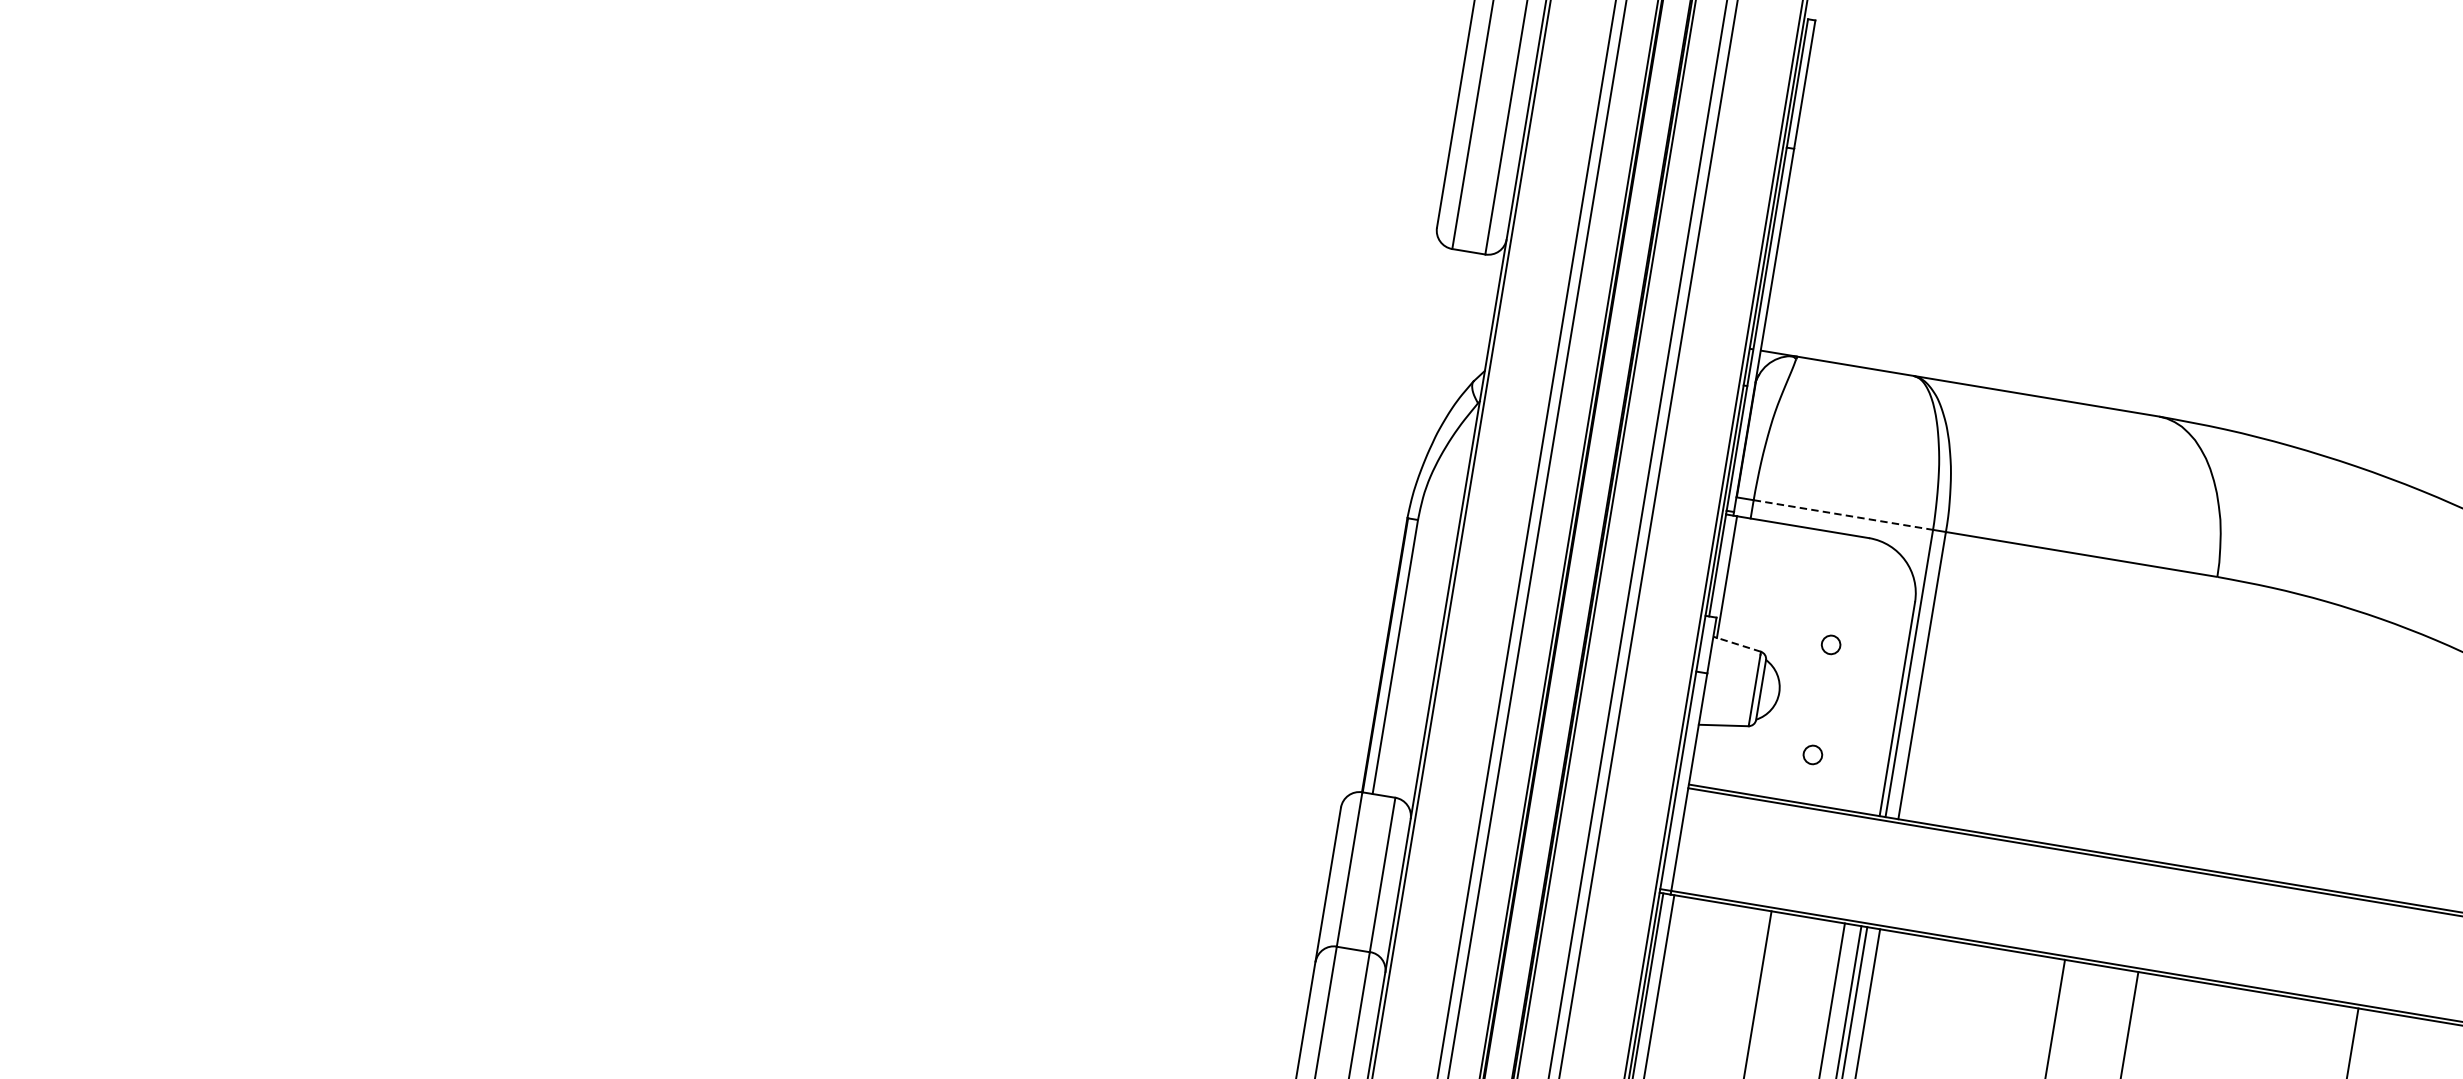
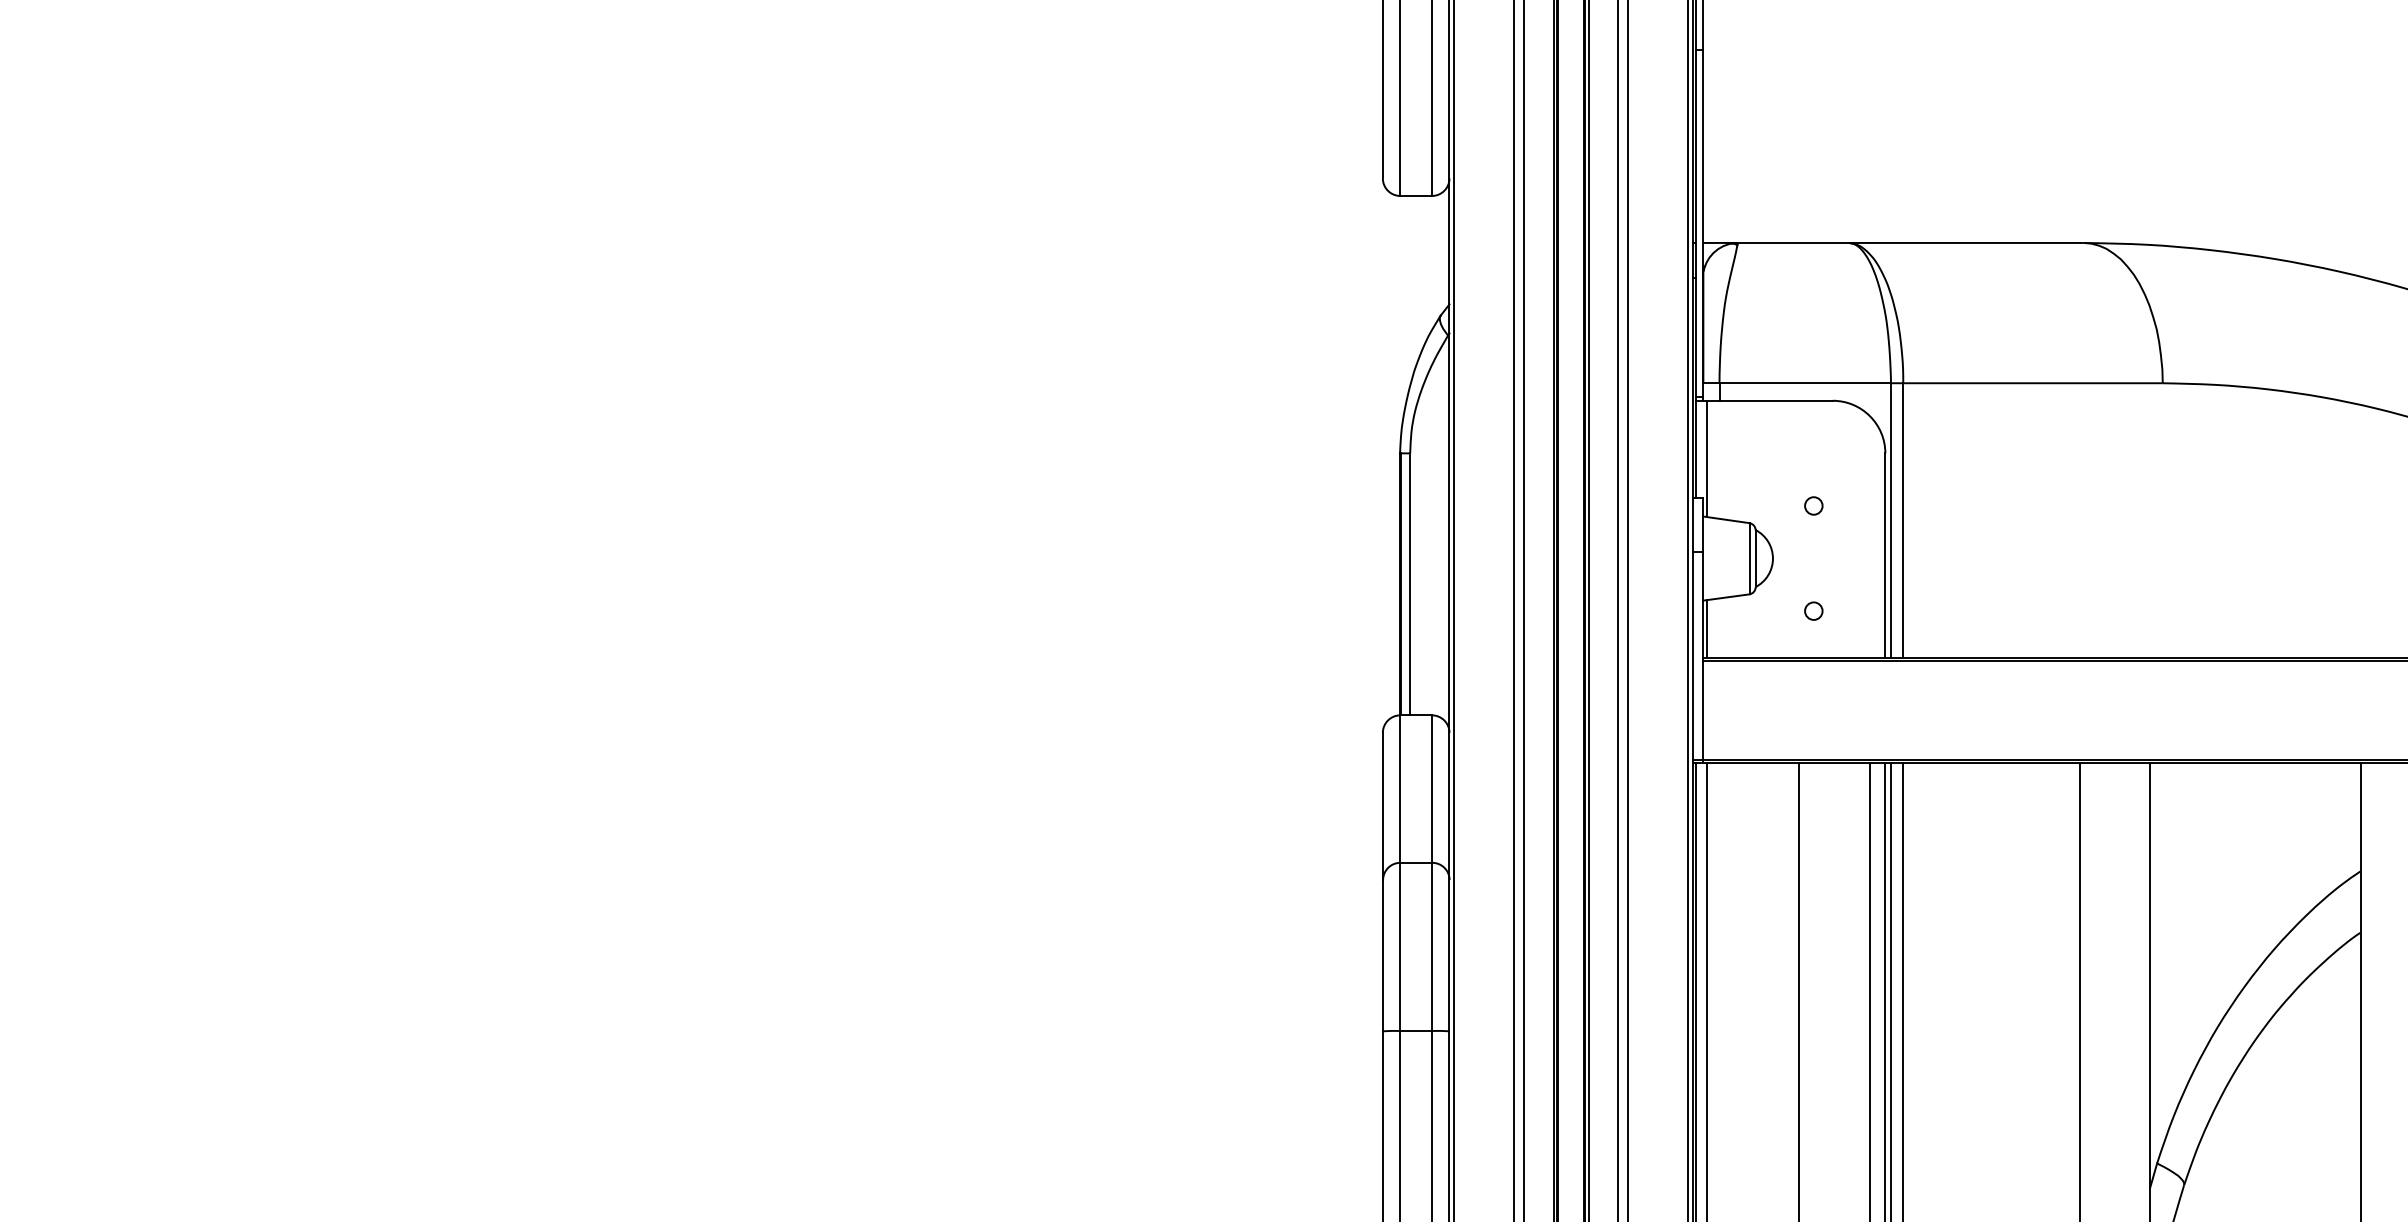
line: (1843, 515) -> (1805, 383), dashed -> solid
line: (1737, 643) -> (1726, 519), dashed -> solid
line: (1697, 754) -> (1706, 628), added

